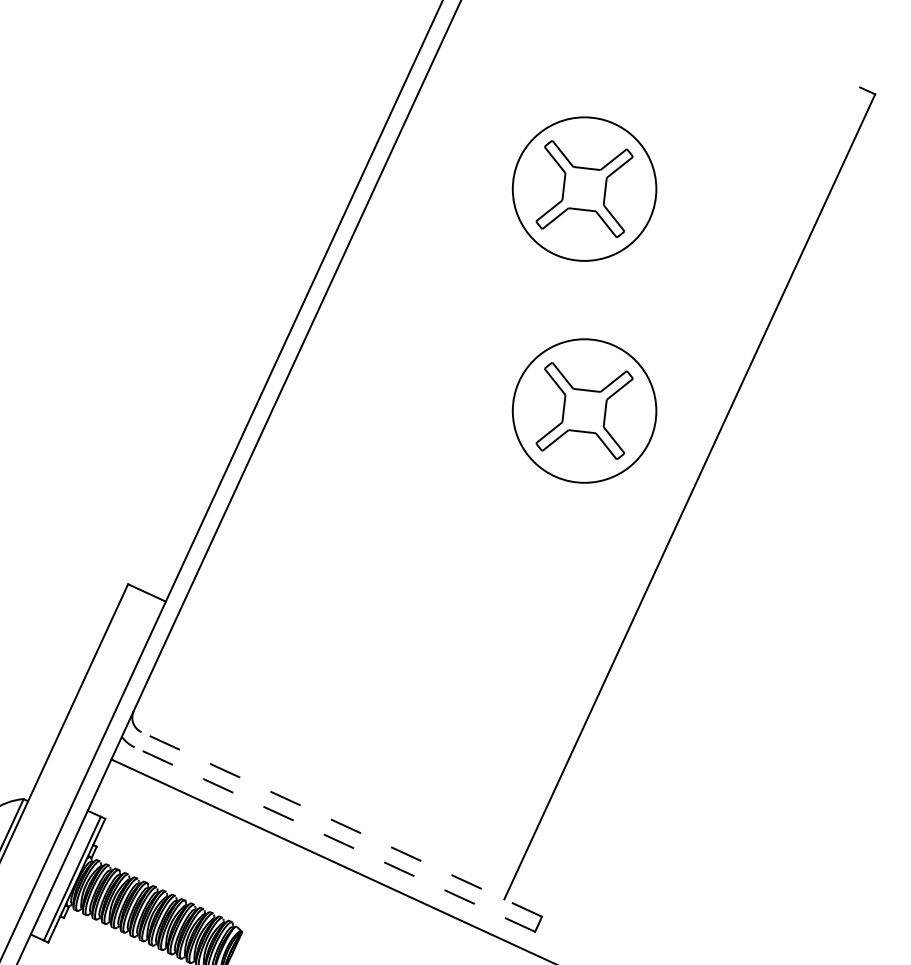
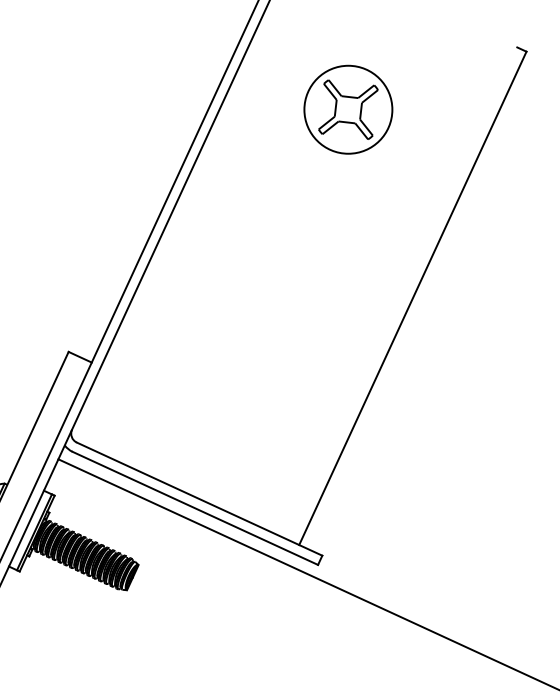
part: (584, 410) -> (348, 245), removed
line: (341, 823) -> (199, 498), dashed -> solid
line: (333, 839) -> (194, 508), dashed -> solid

